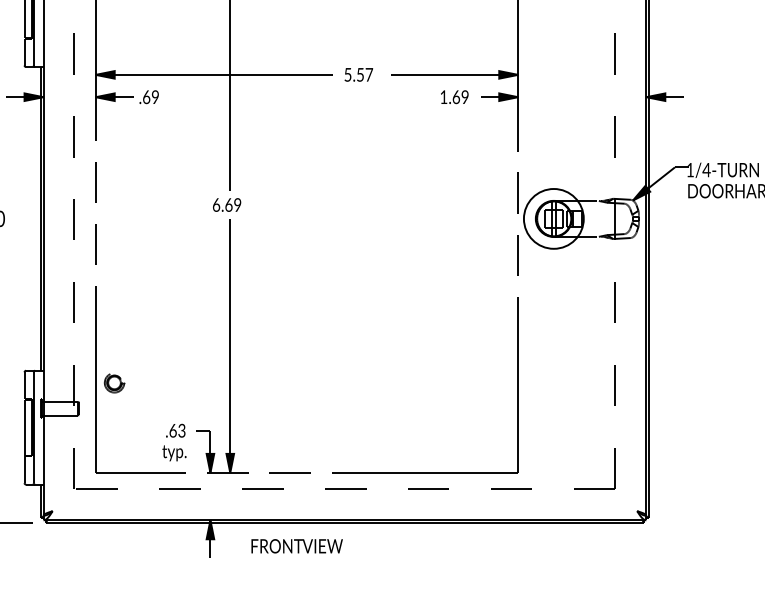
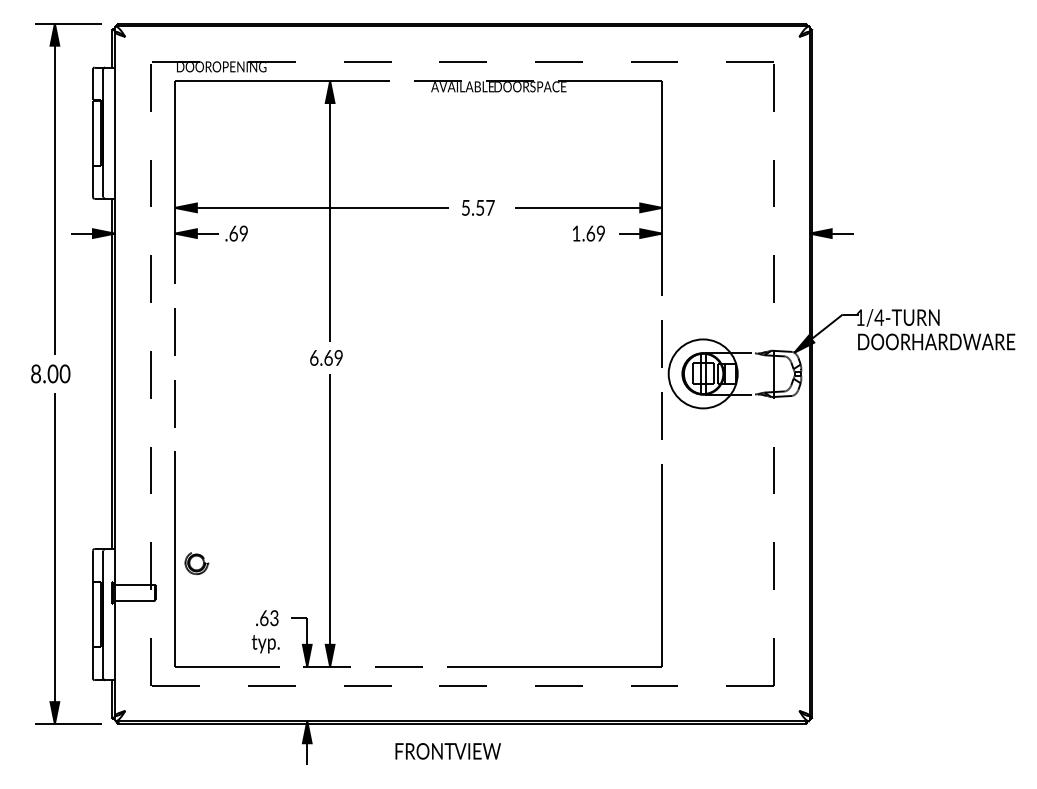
text: (296, 546) -> (447, 751), moved

